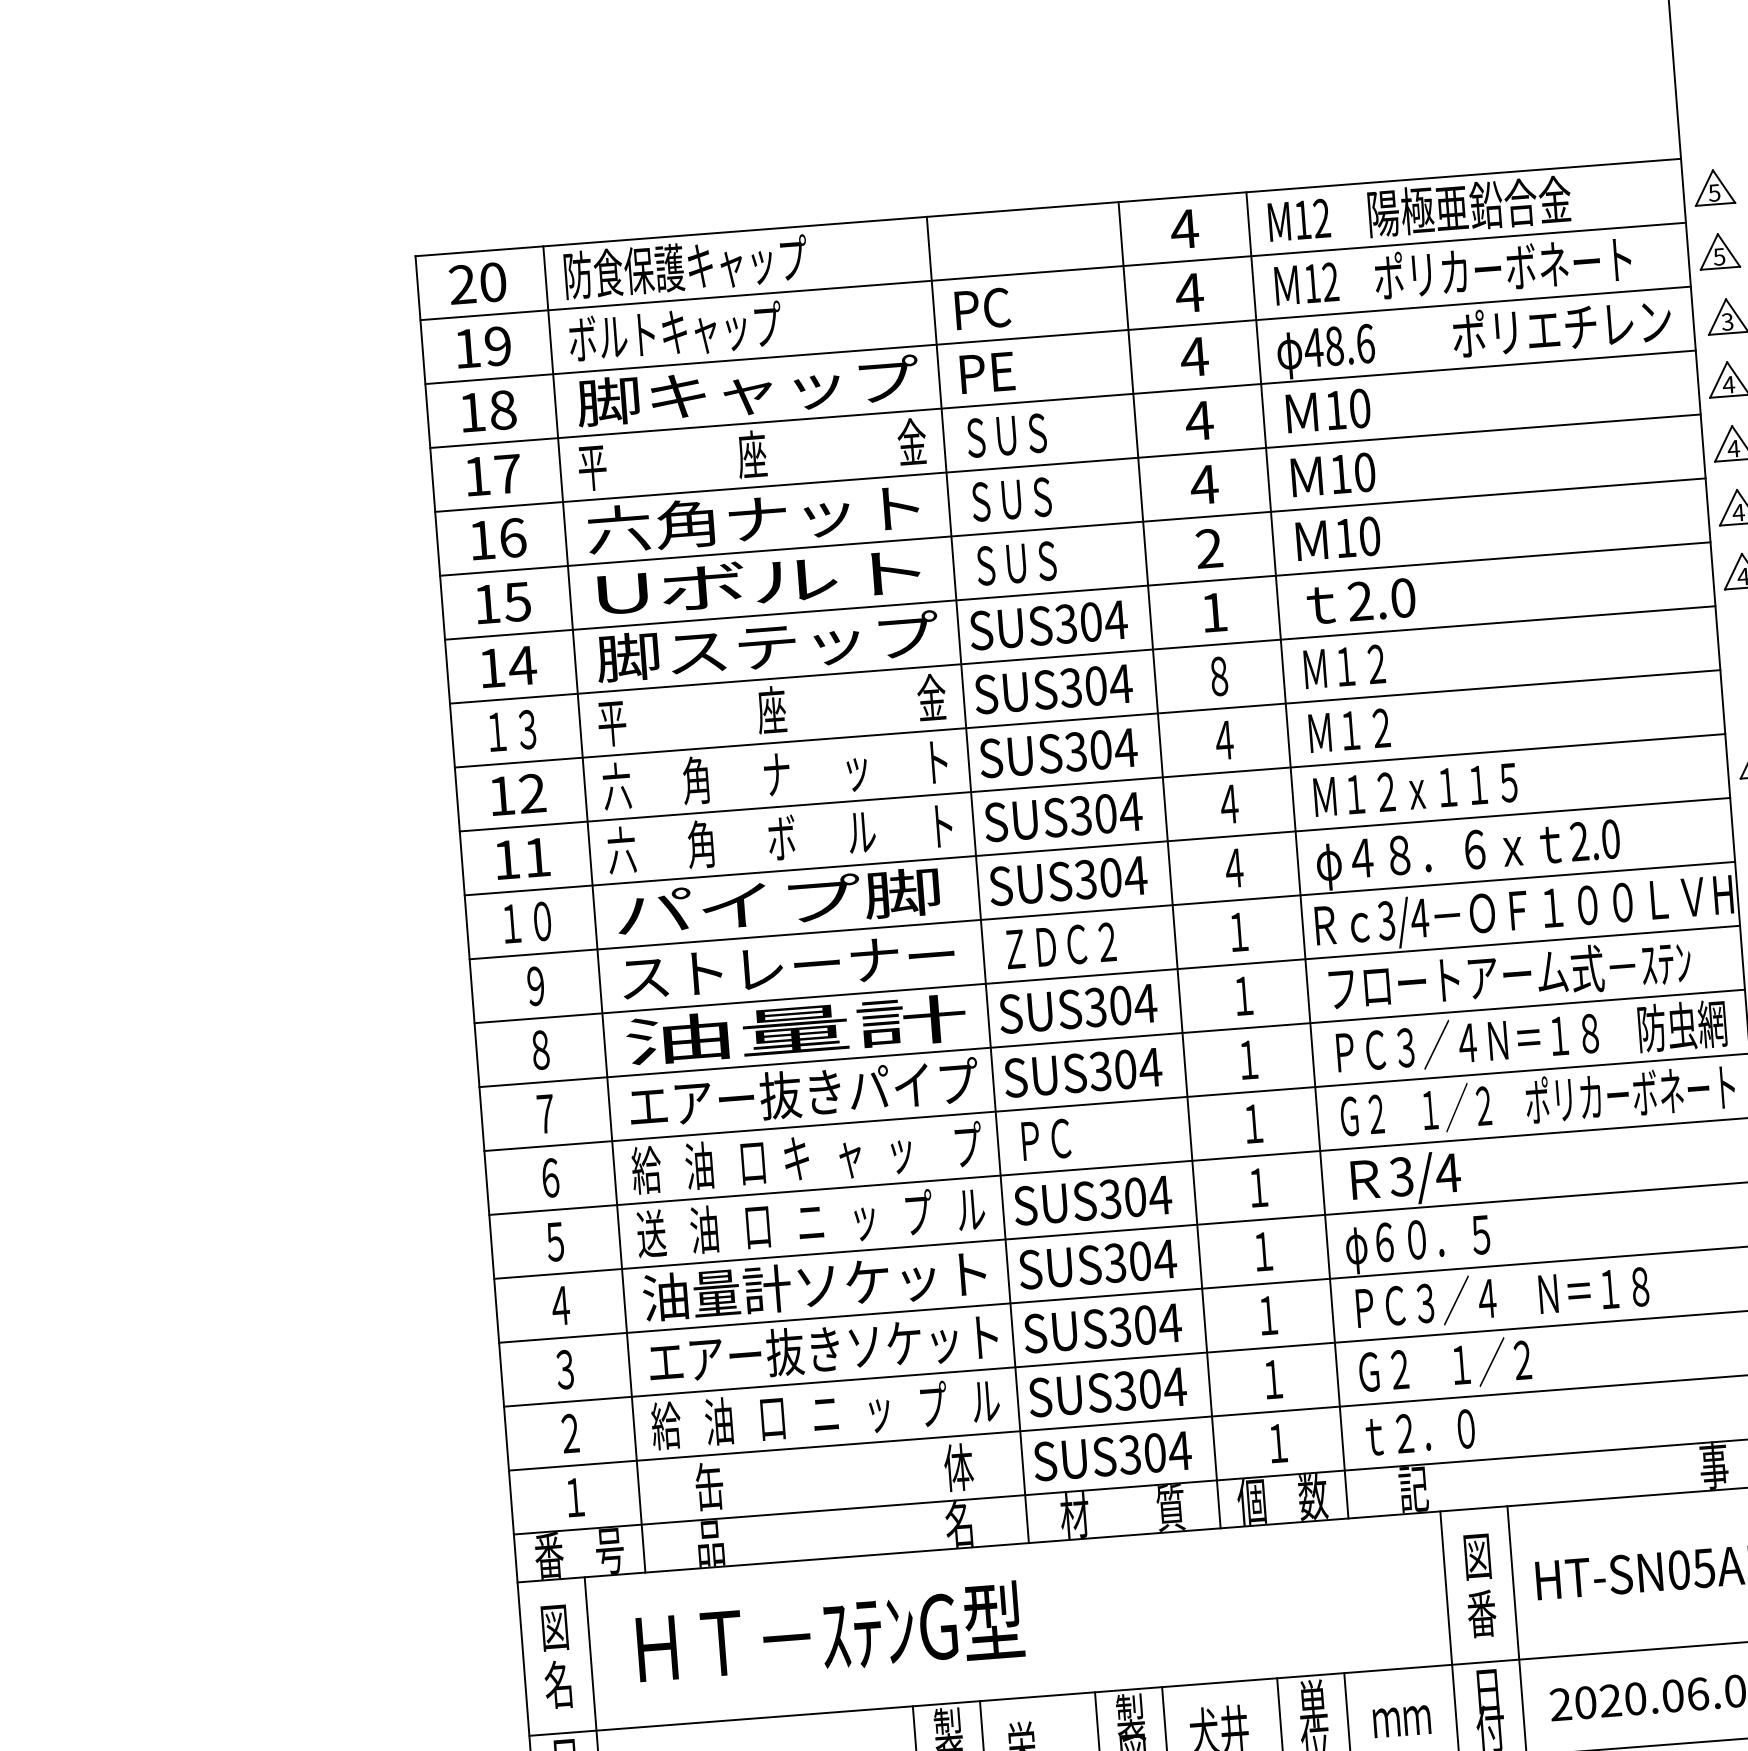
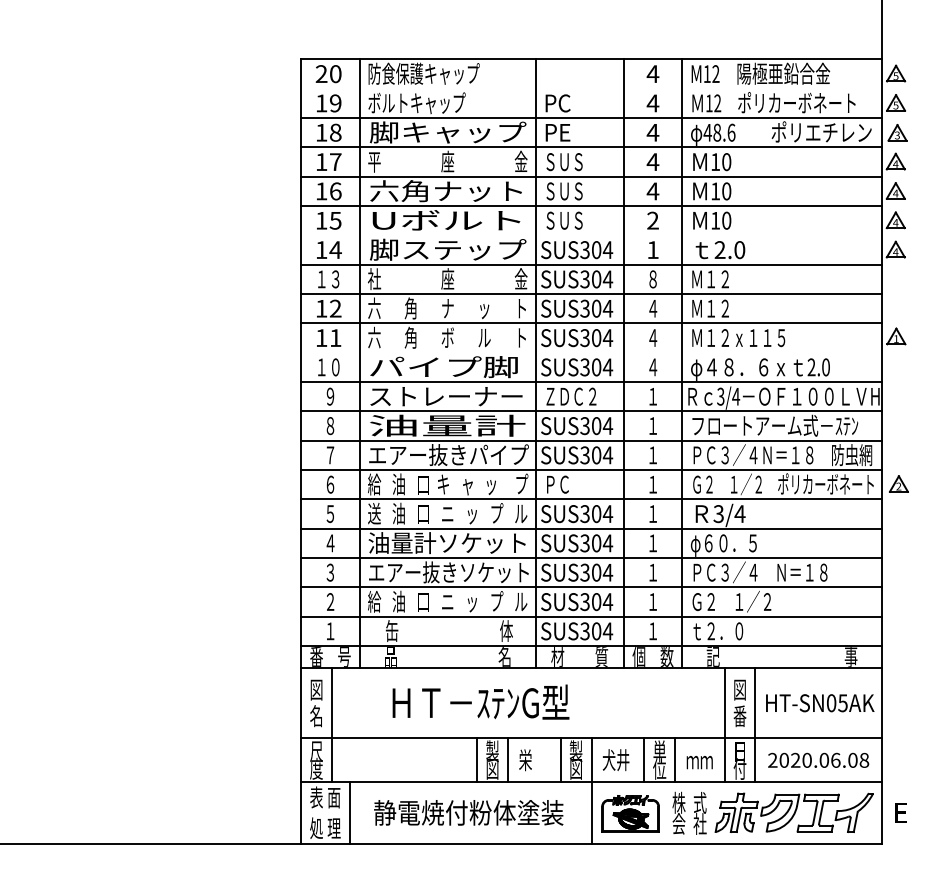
line: (1053, 270) -> (591, 88), removed
line: (1077, 591) -> (591, 235), removed
text: (612, 723) -> (374, 279), 平 -> 社
line: (1097, 846) -> (591, 352), removed
text: (828, 1631) -> (480, 701), moved

